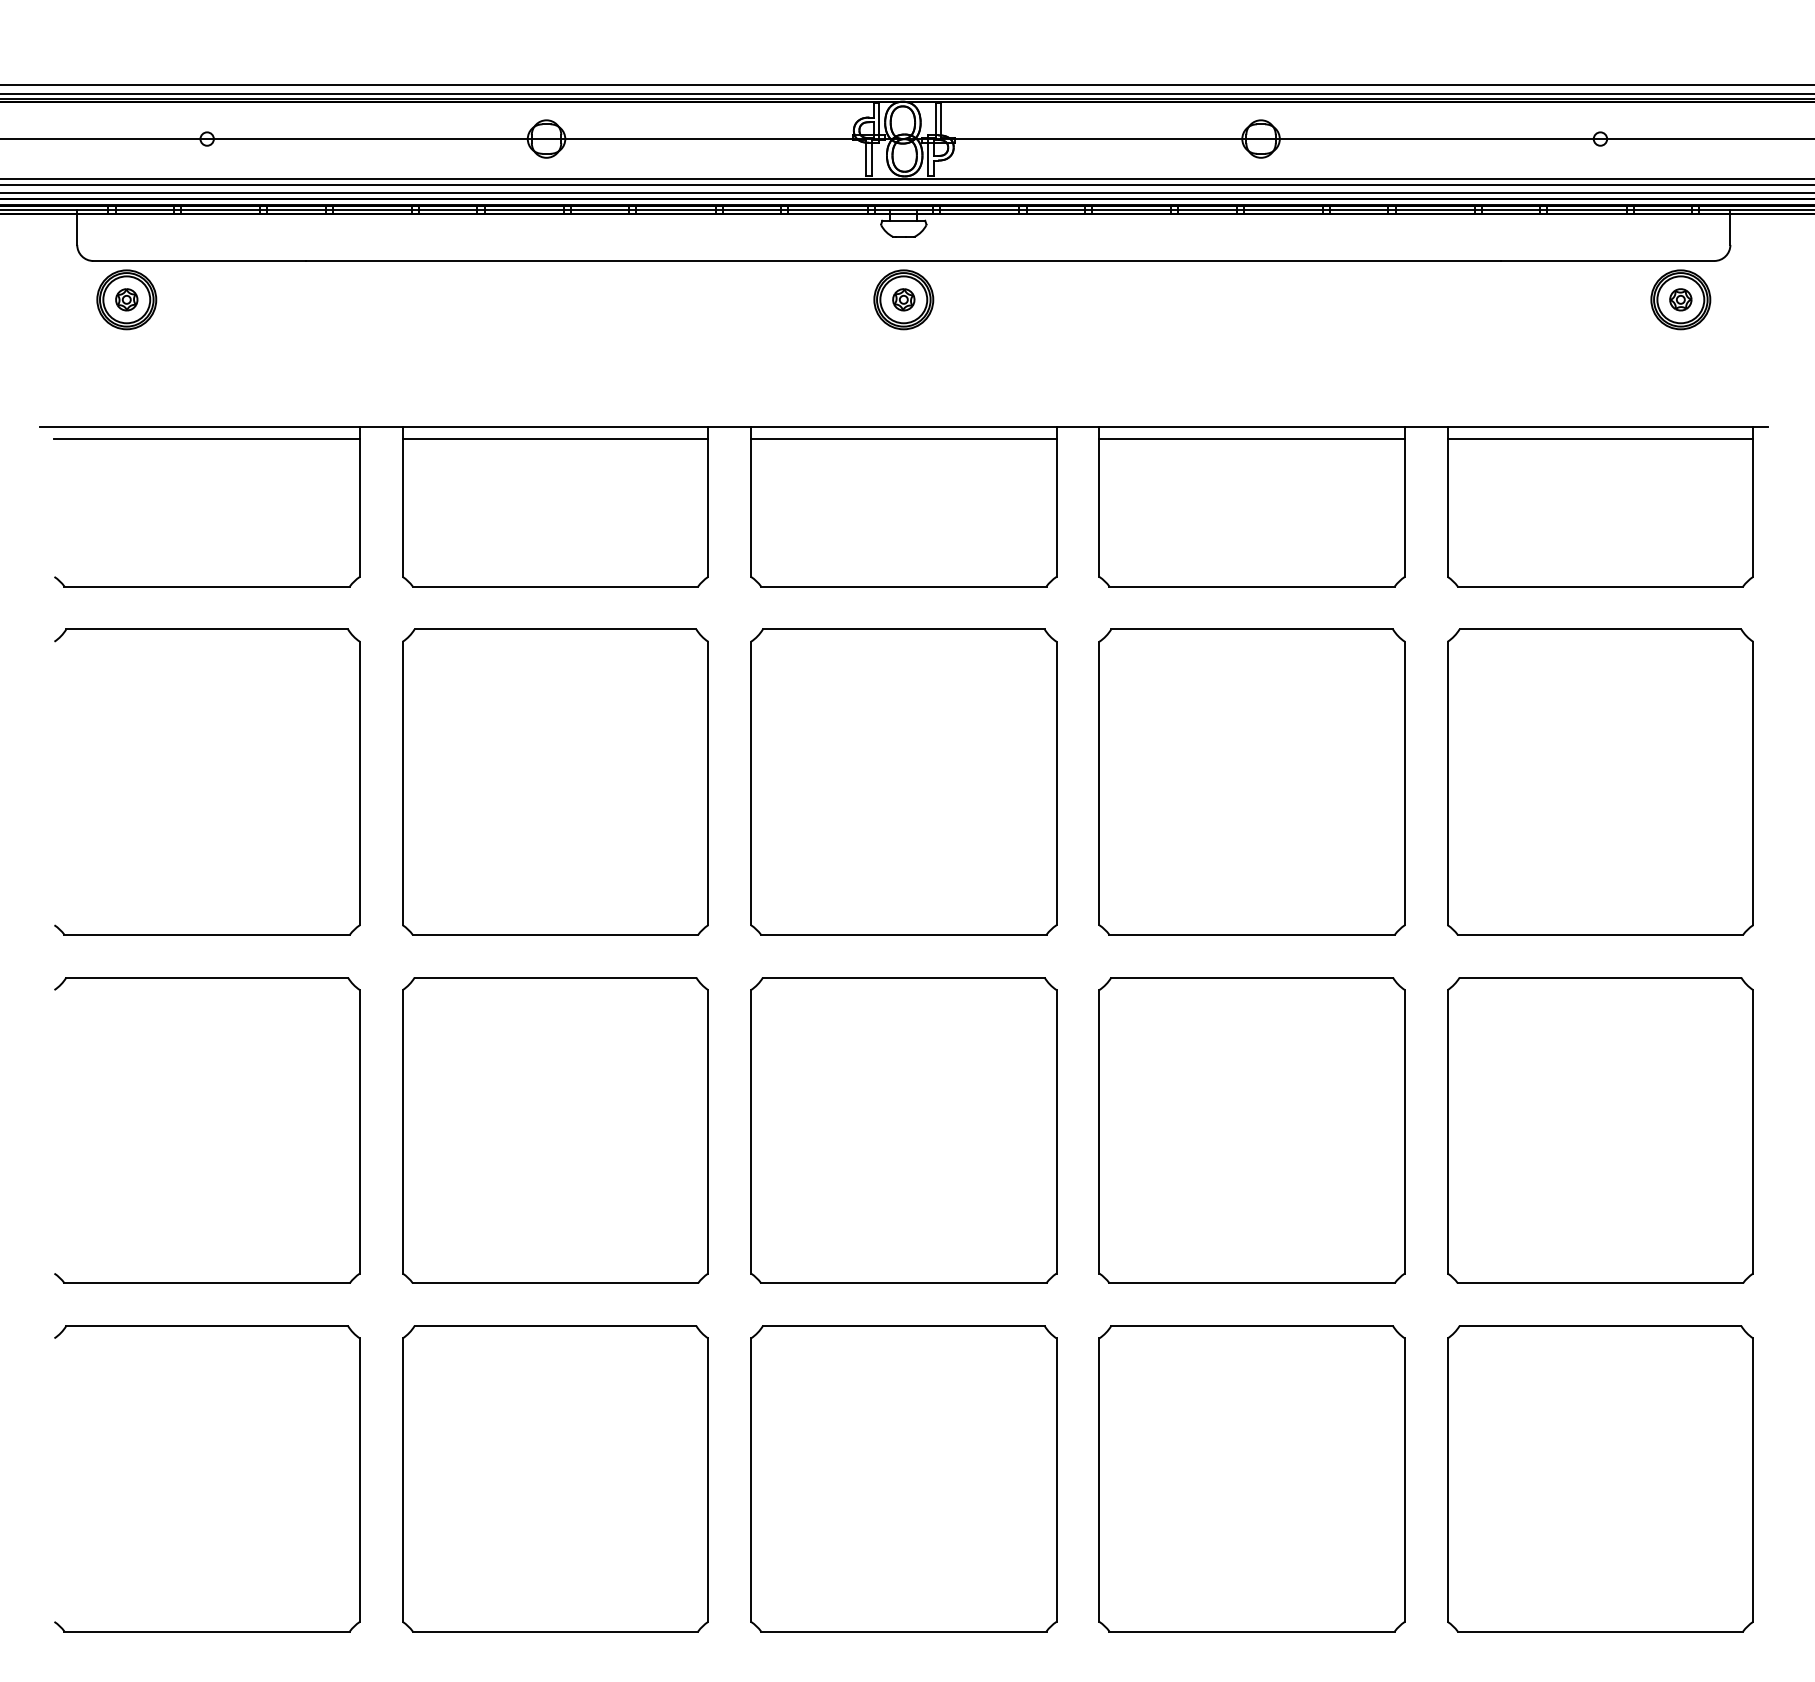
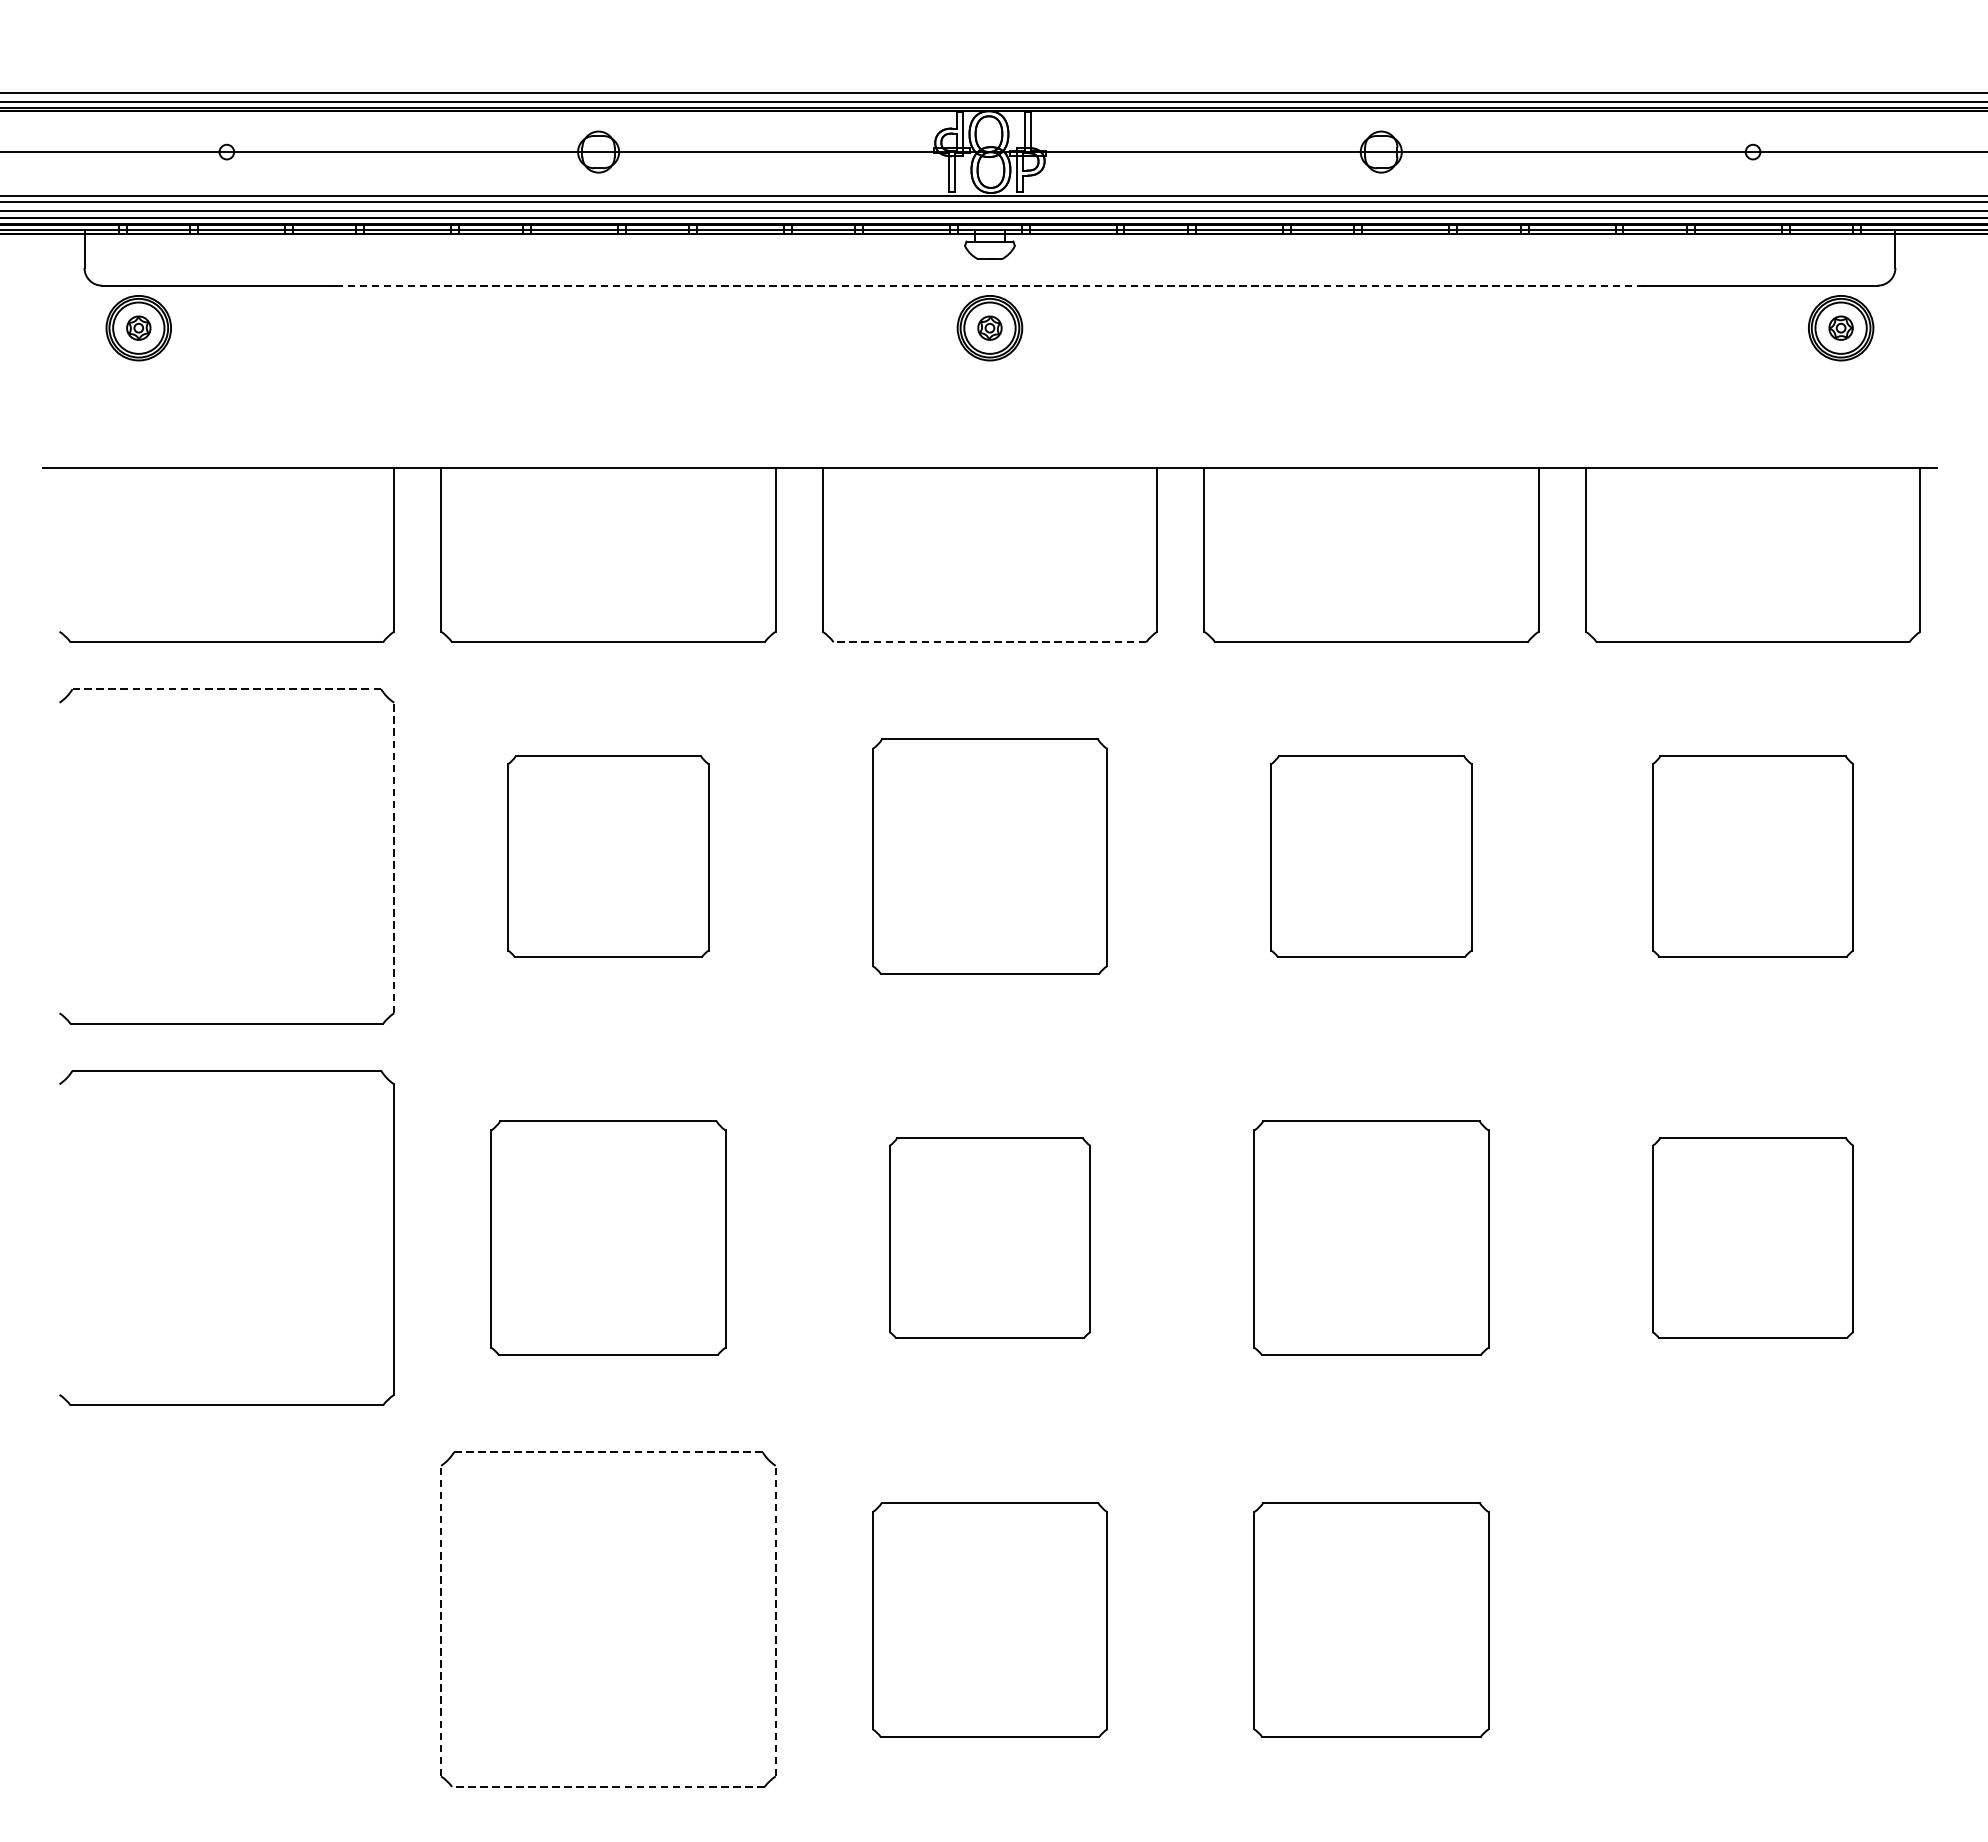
line: (903, 260) -> (989, 285), solid -> dashed
line: (206, 439) -> (226, 481), removed
line: (555, 439) -> (608, 481), removed
line: (903, 439) -> (989, 481), removed
line: (1251, 439) -> (1370, 481), removed
line: (1600, 439) -> (1753, 481), removed
line: (903, 586) -> (989, 642), solid -> dashed
line: (207, 629) -> (227, 689), solid -> dashed
part: (555, 781) -> (608, 855), size x0.6
part: (903, 781) -> (989, 855), size x0.7
part: (1251, 781) -> (1370, 855), size x0.6
part: (1600, 781) -> (1753, 855), size x0.6
line: (359, 783) -> (393, 858), solid -> dashed
part: (555, 1130) -> (608, 1238), size x0.7
part: (903, 1130) -> (989, 1238), size x0.6
part: (1251, 1130) -> (1370, 1238), size x0.7
part: (1600, 1130) -> (1753, 1238), size x0.6
part: (207, 1326) -> (227, 1452), removed
line: (555, 1326) -> (608, 1452), solid -> dashed
part: (903, 1478) -> (989, 1619), size x0.7
part: (1251, 1478) -> (1370, 1619), size x0.7
part: (1600, 1478) -> (1753, 1619), removed
line: (402, 1480) -> (440, 1621), solid -> dashed
line: (708, 1480) -> (776, 1621), solid -> dashed
line: (555, 1631) -> (608, 1786), solid -> dashed

